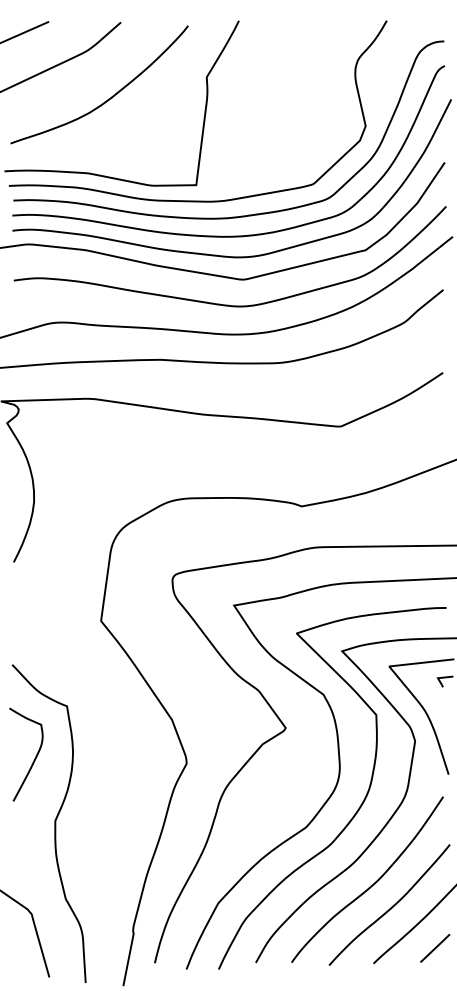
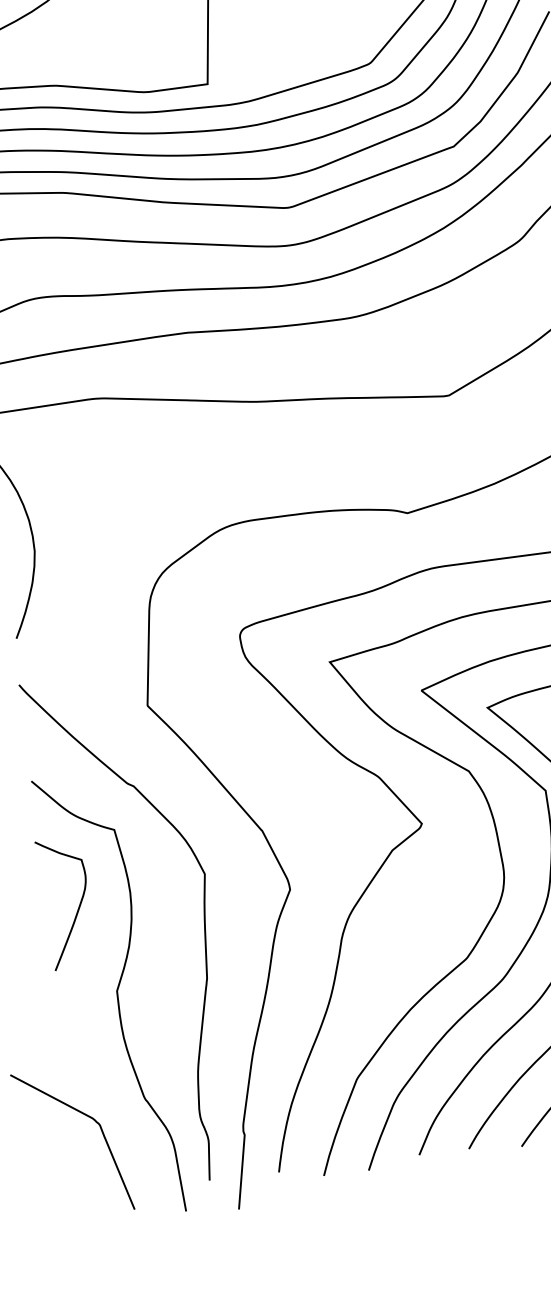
curve: (121, 787) -> (203, 933), added

